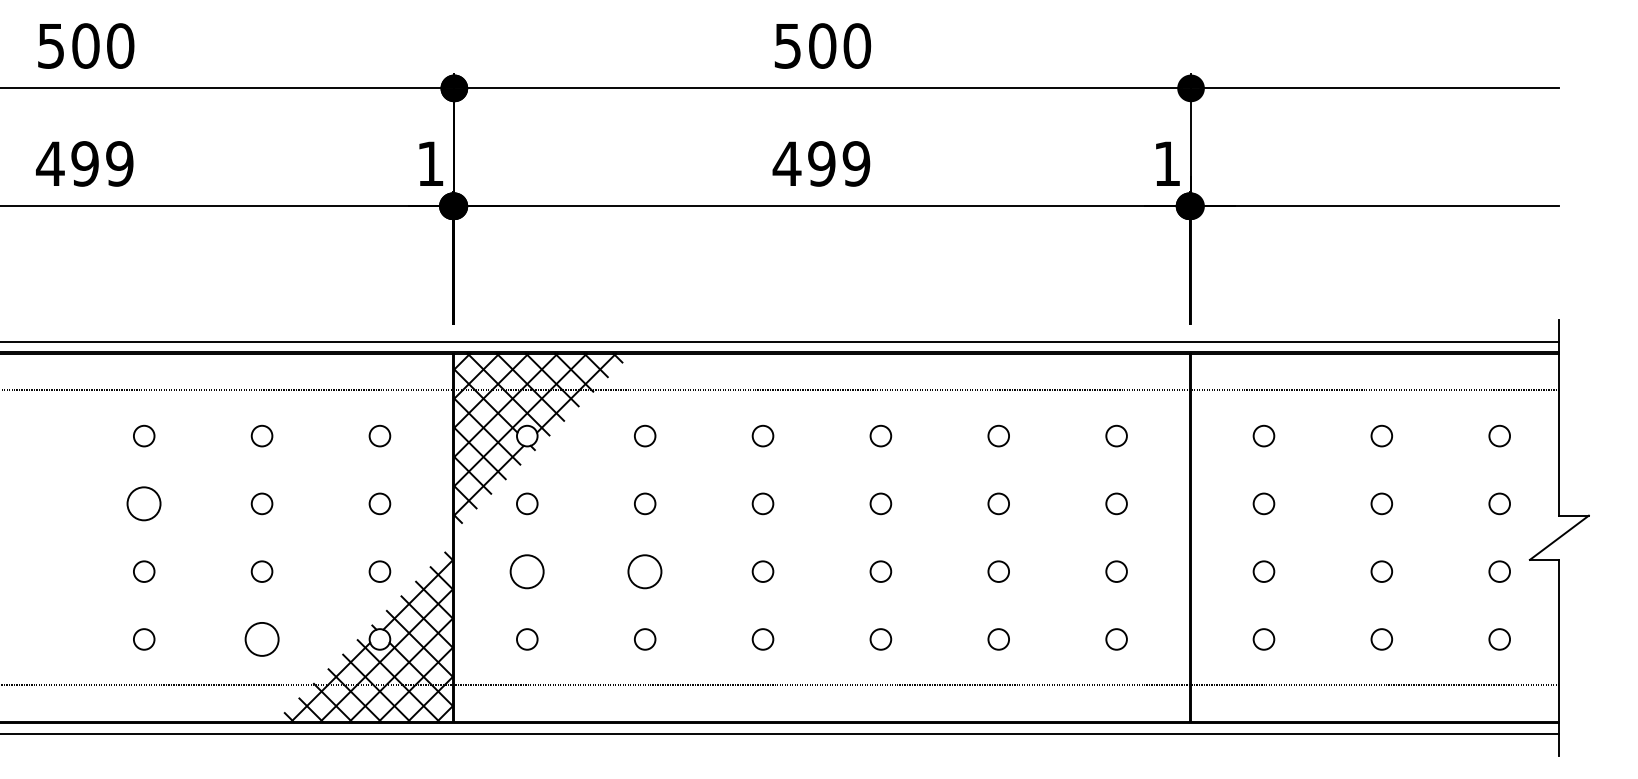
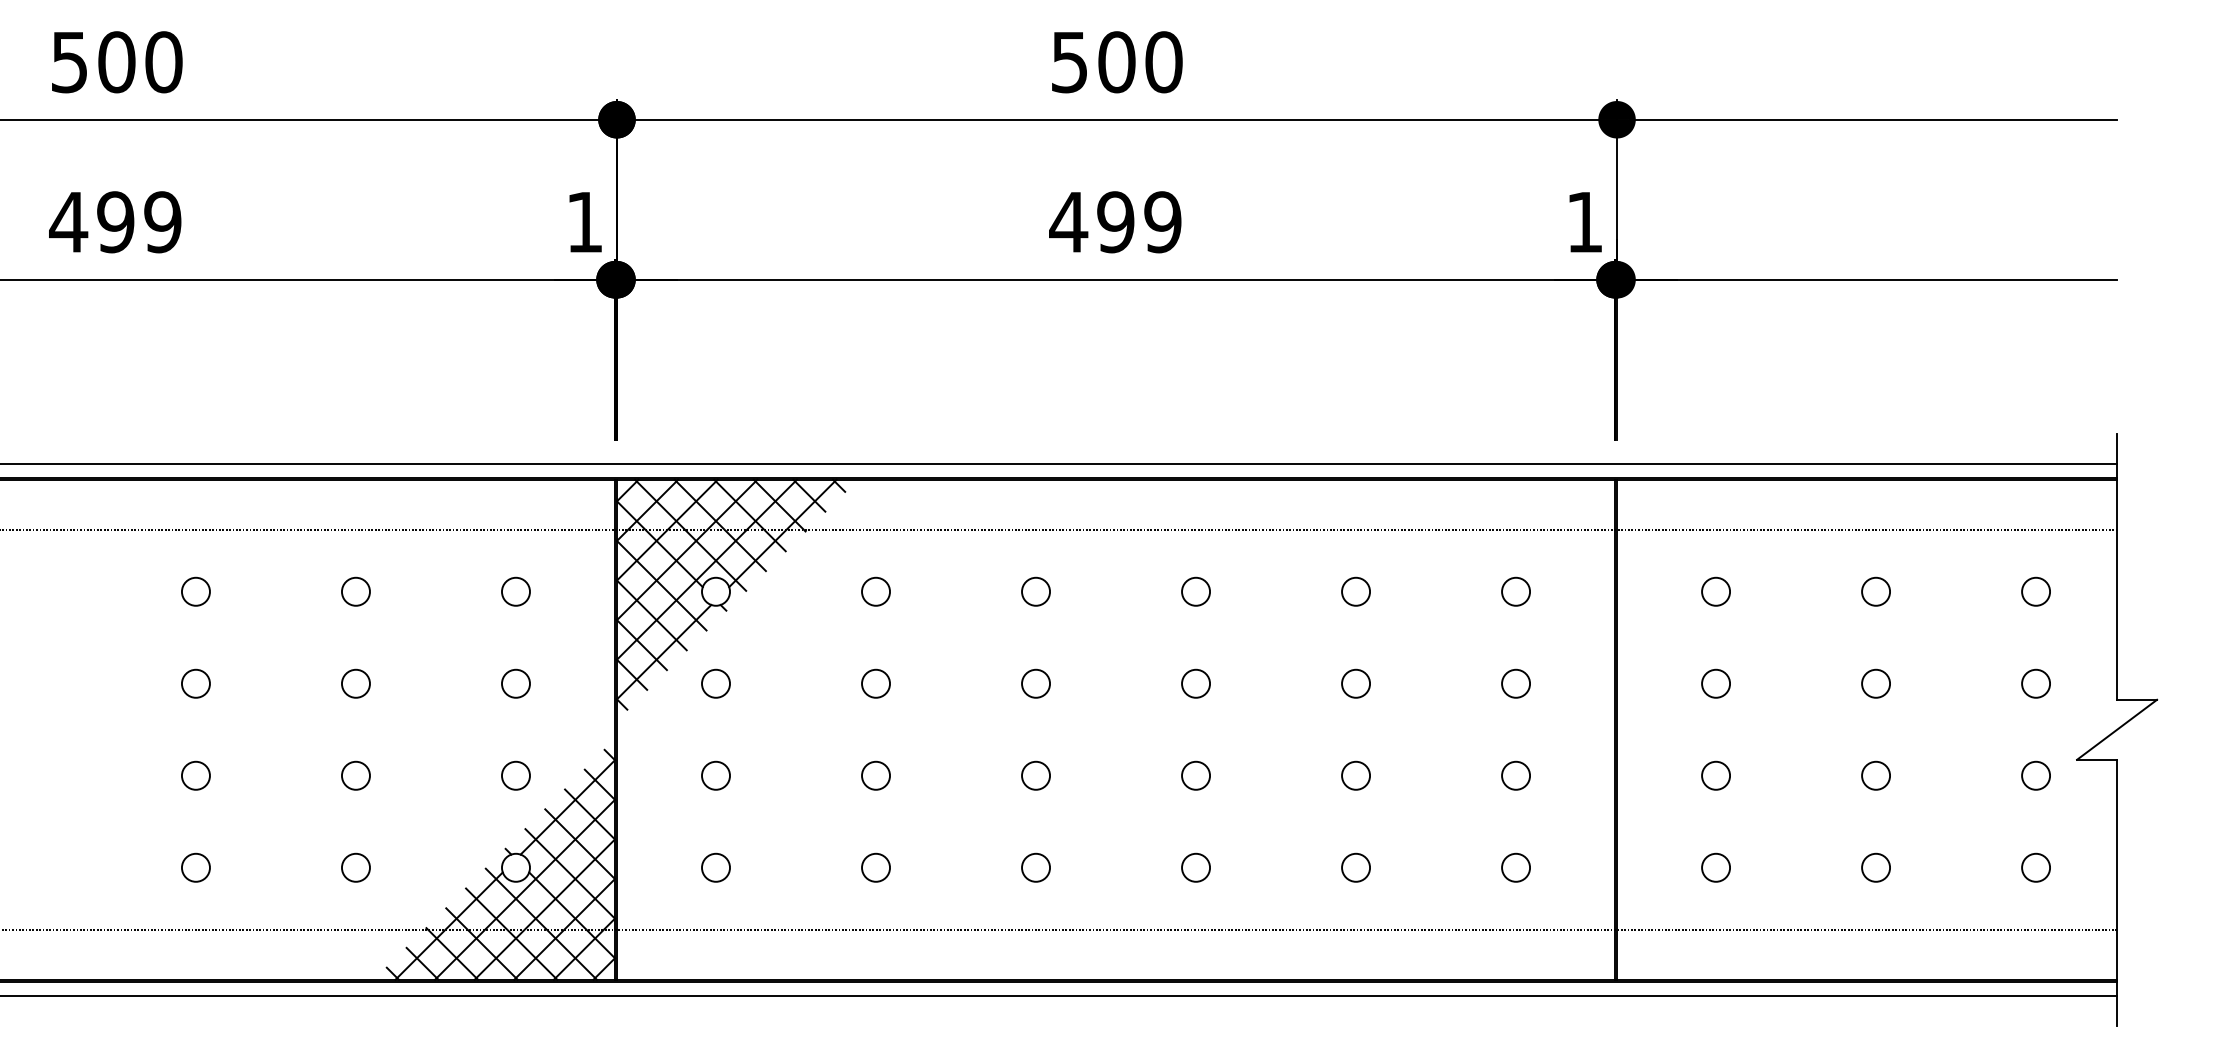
circle: (144, 503) -> (196, 683), size x0.62
circle: (527, 571) -> (716, 775), size x0.62
circle: (645, 571) -> (876, 775), size x0.62
circle: (261, 639) -> (355, 867), size x0.62

